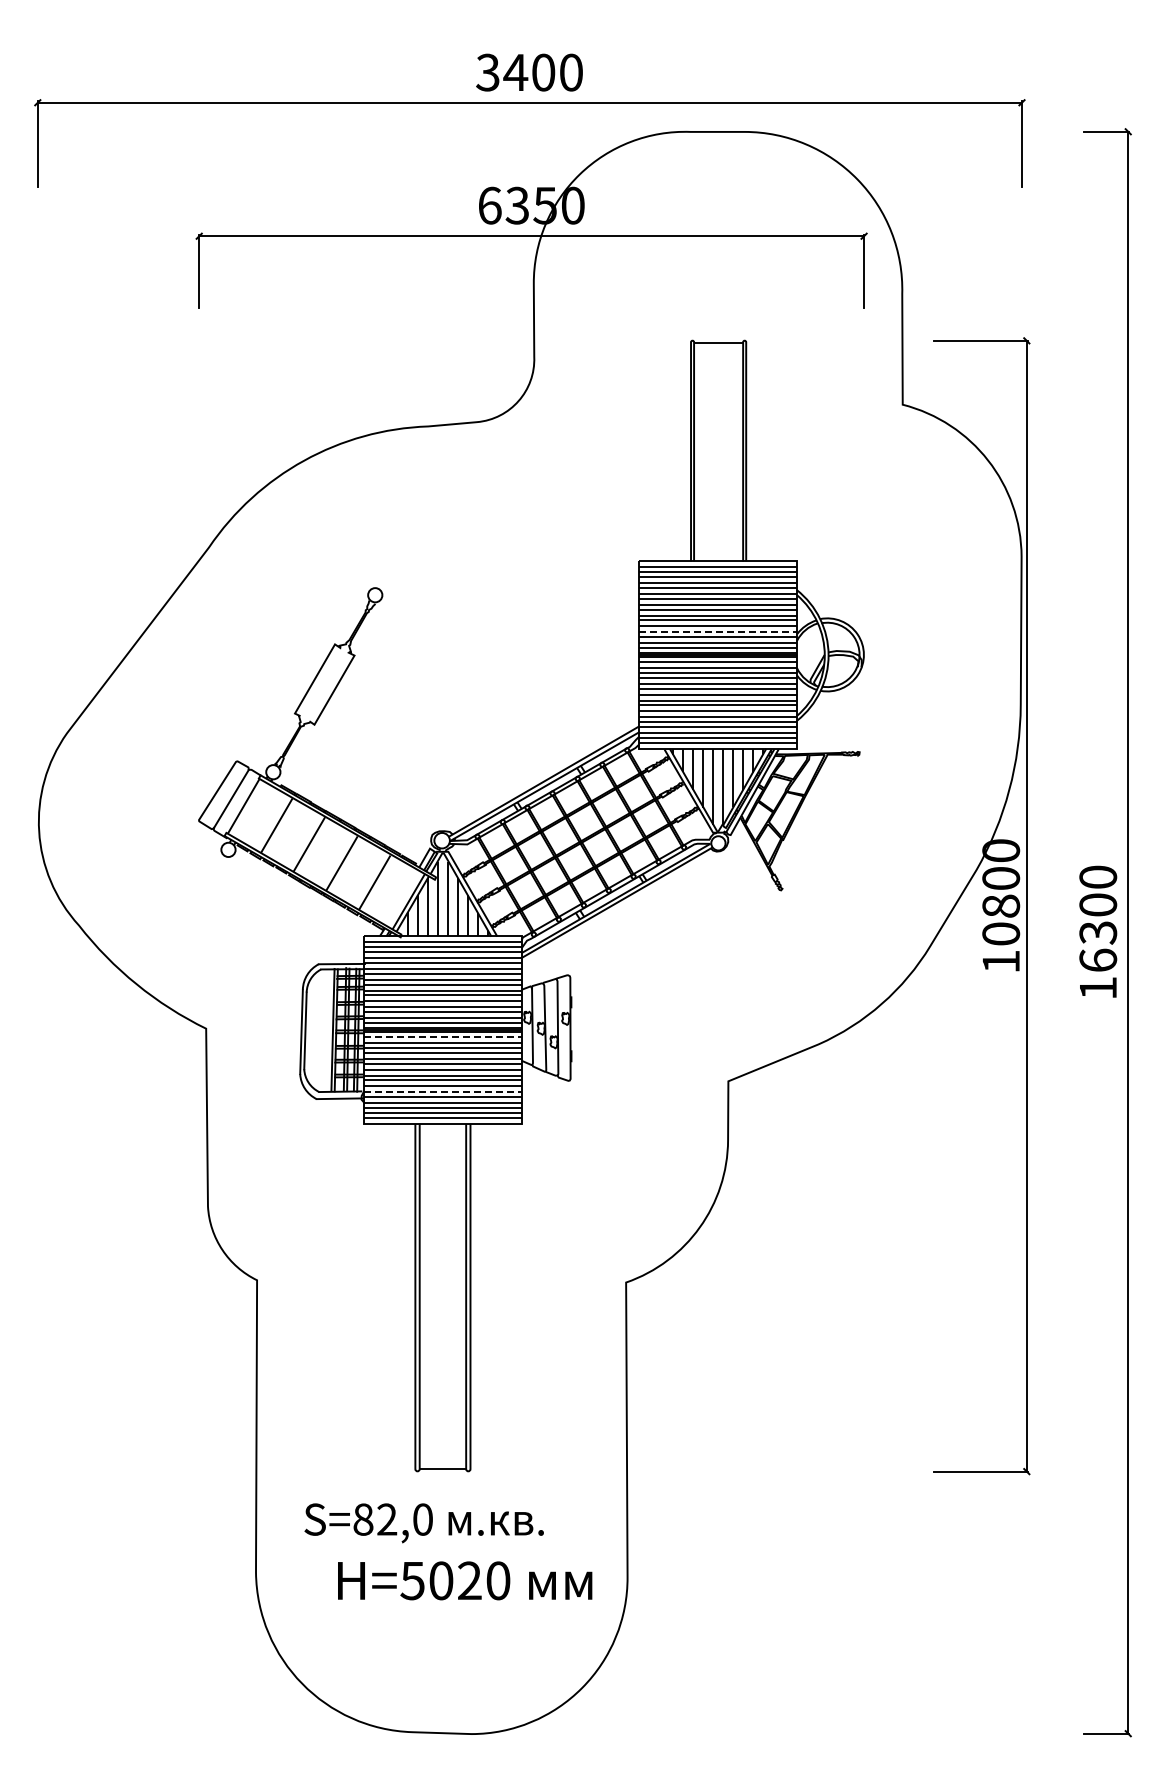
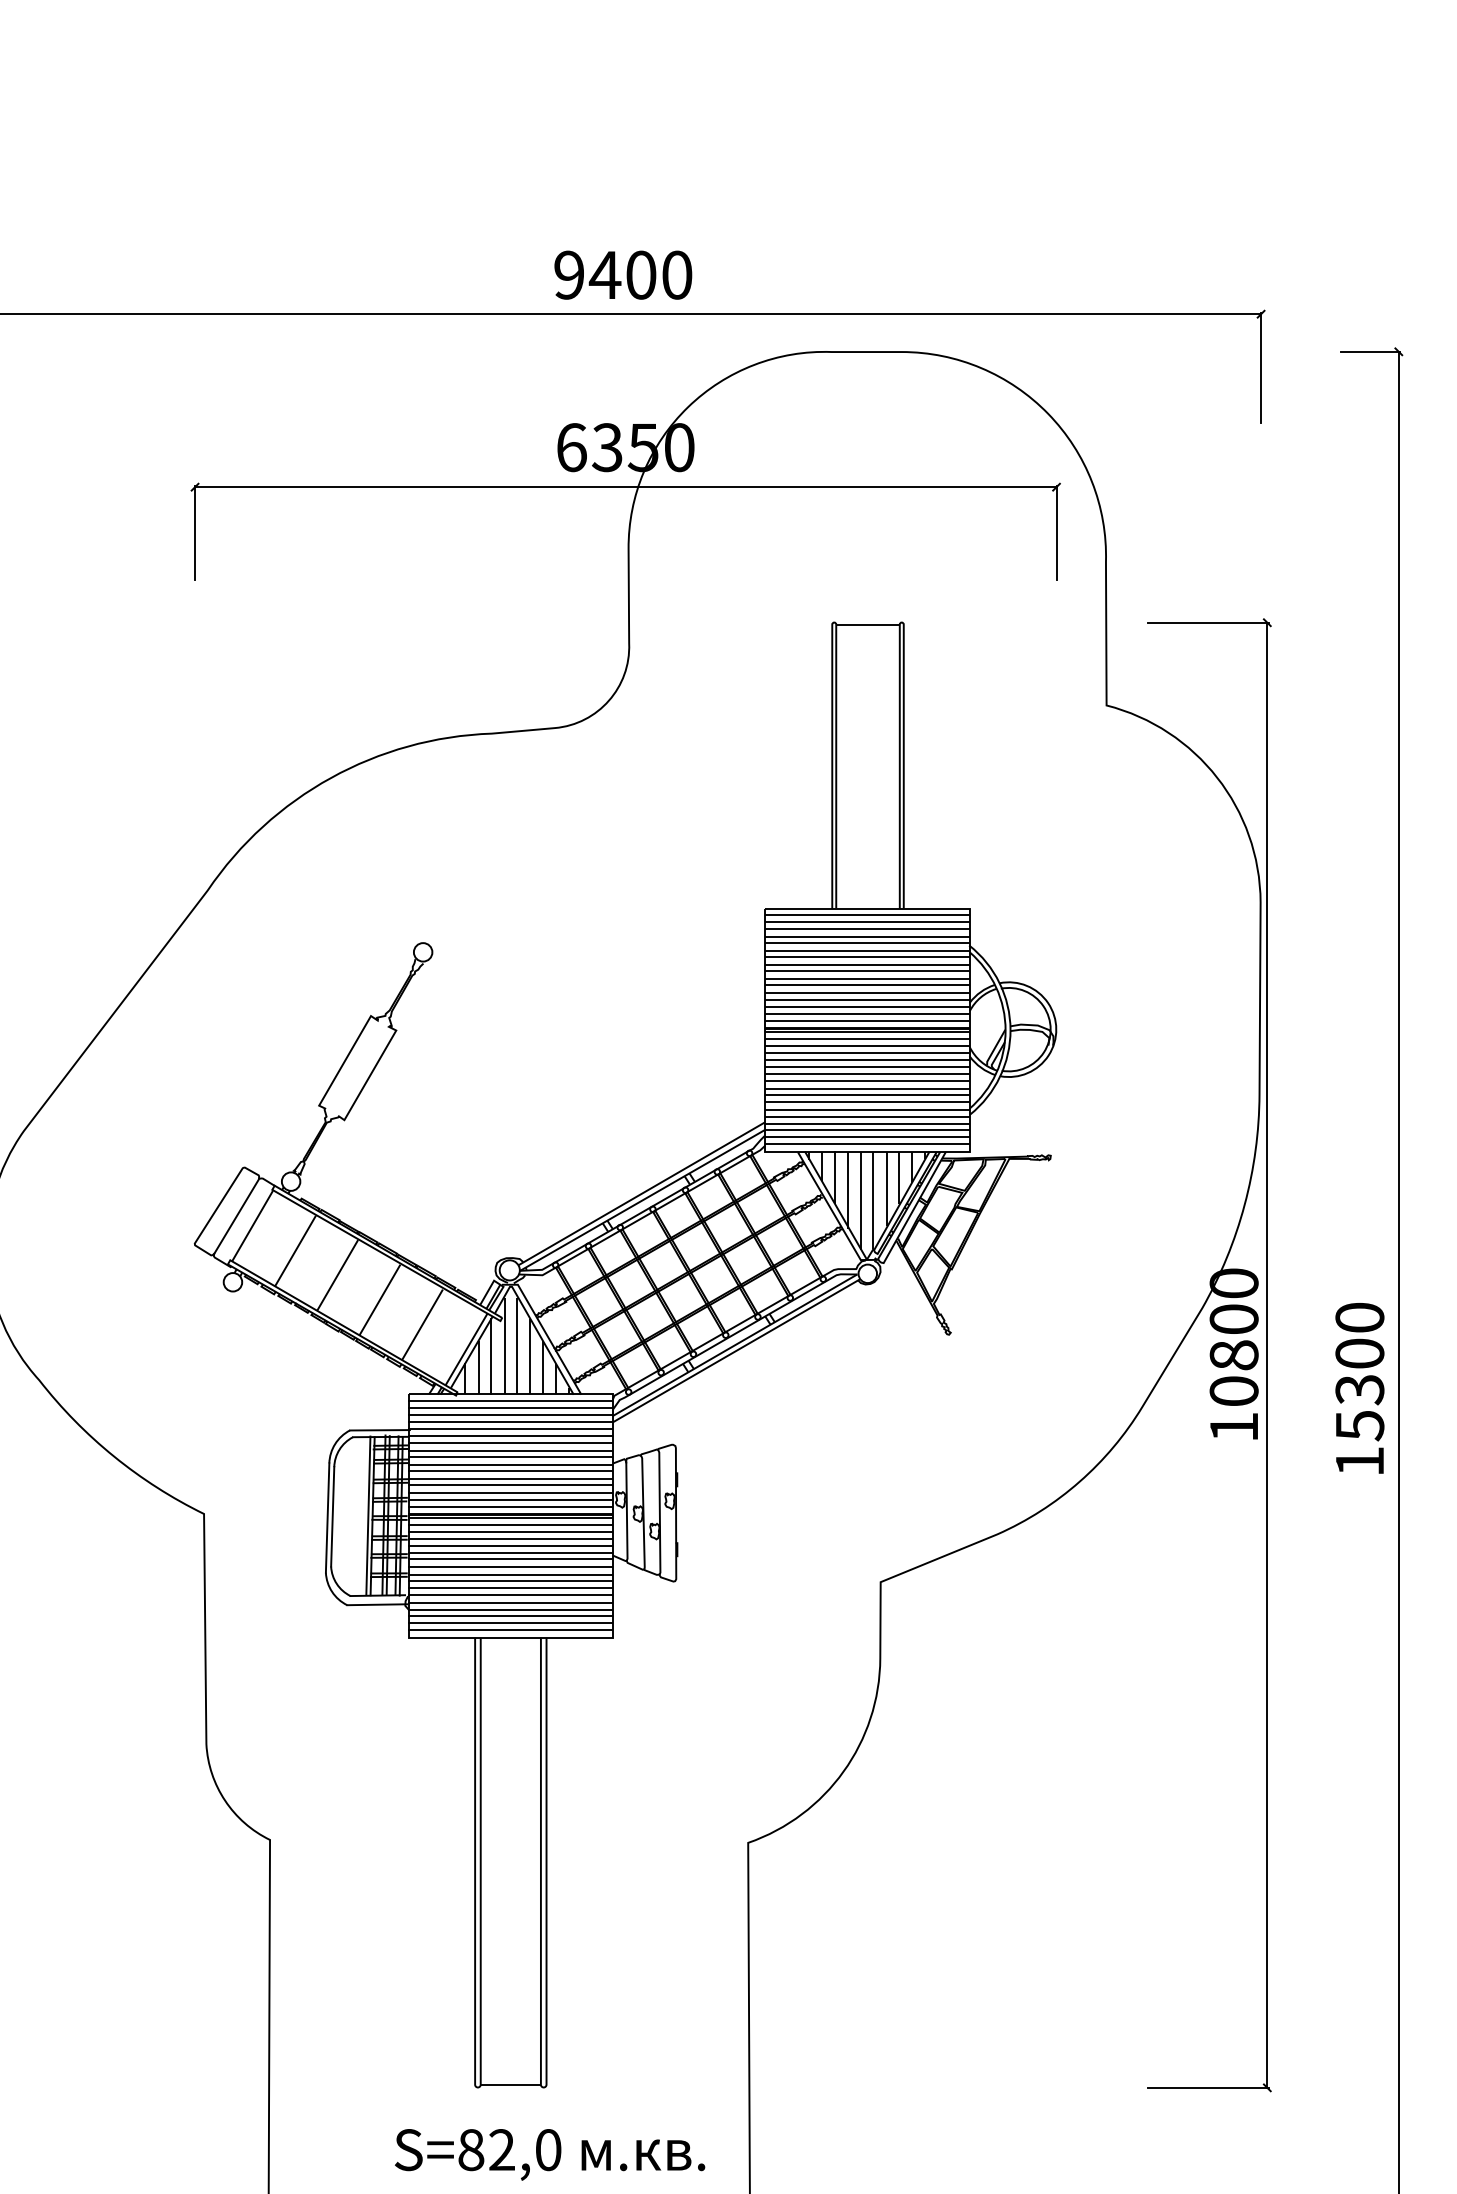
text: (487, 72) -> (568, 275), 3400 -> 9400
line: (718, 631) -> (867, 999), dashed -> solid
text: (1098, 960) -> (1360, 1425), 16300 -> 15300
line: (443, 1036) -> (511, 1524), dashed -> solid
line: (443, 1091) -> (511, 1595), dashed -> solid
text: (423, 1523) -> (549, 2155), moved

